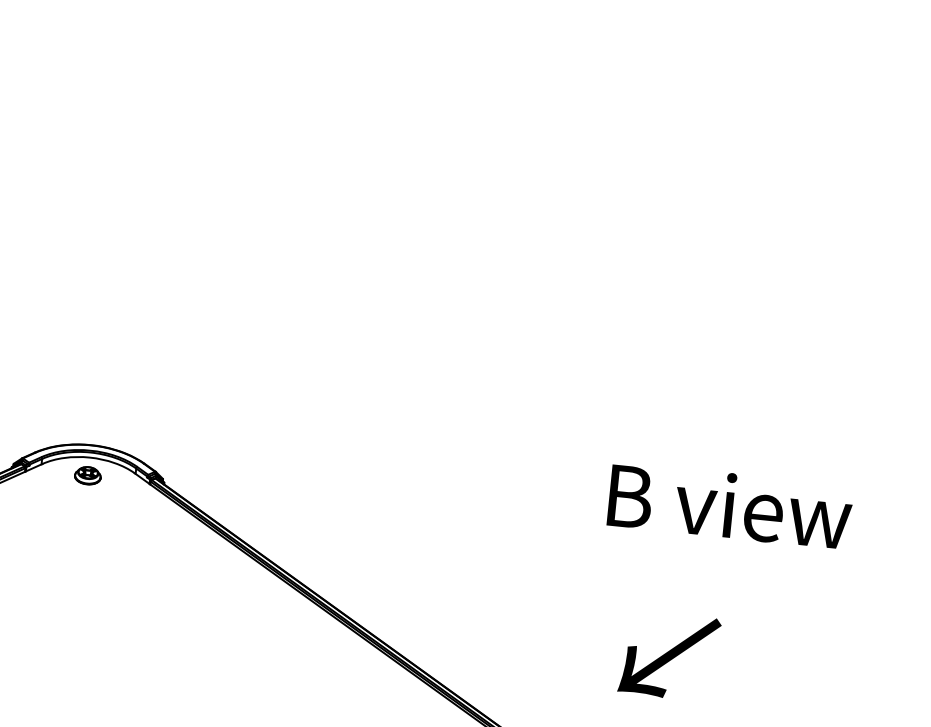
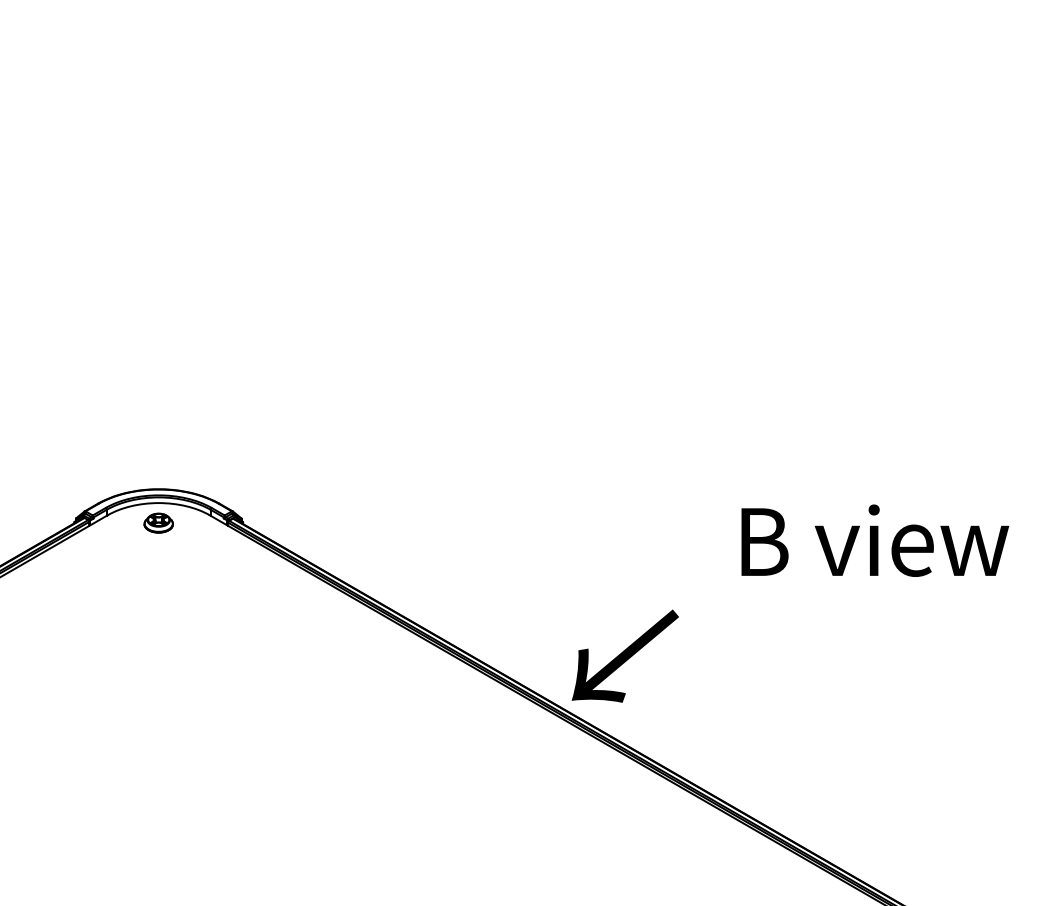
text: (730, 505) -> (875, 540), moved
text: (668, 655) -> (624, 655), moved

